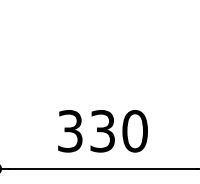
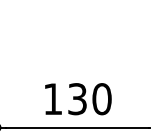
text: (69, 131) -> (52, 99), 330 -> 130

